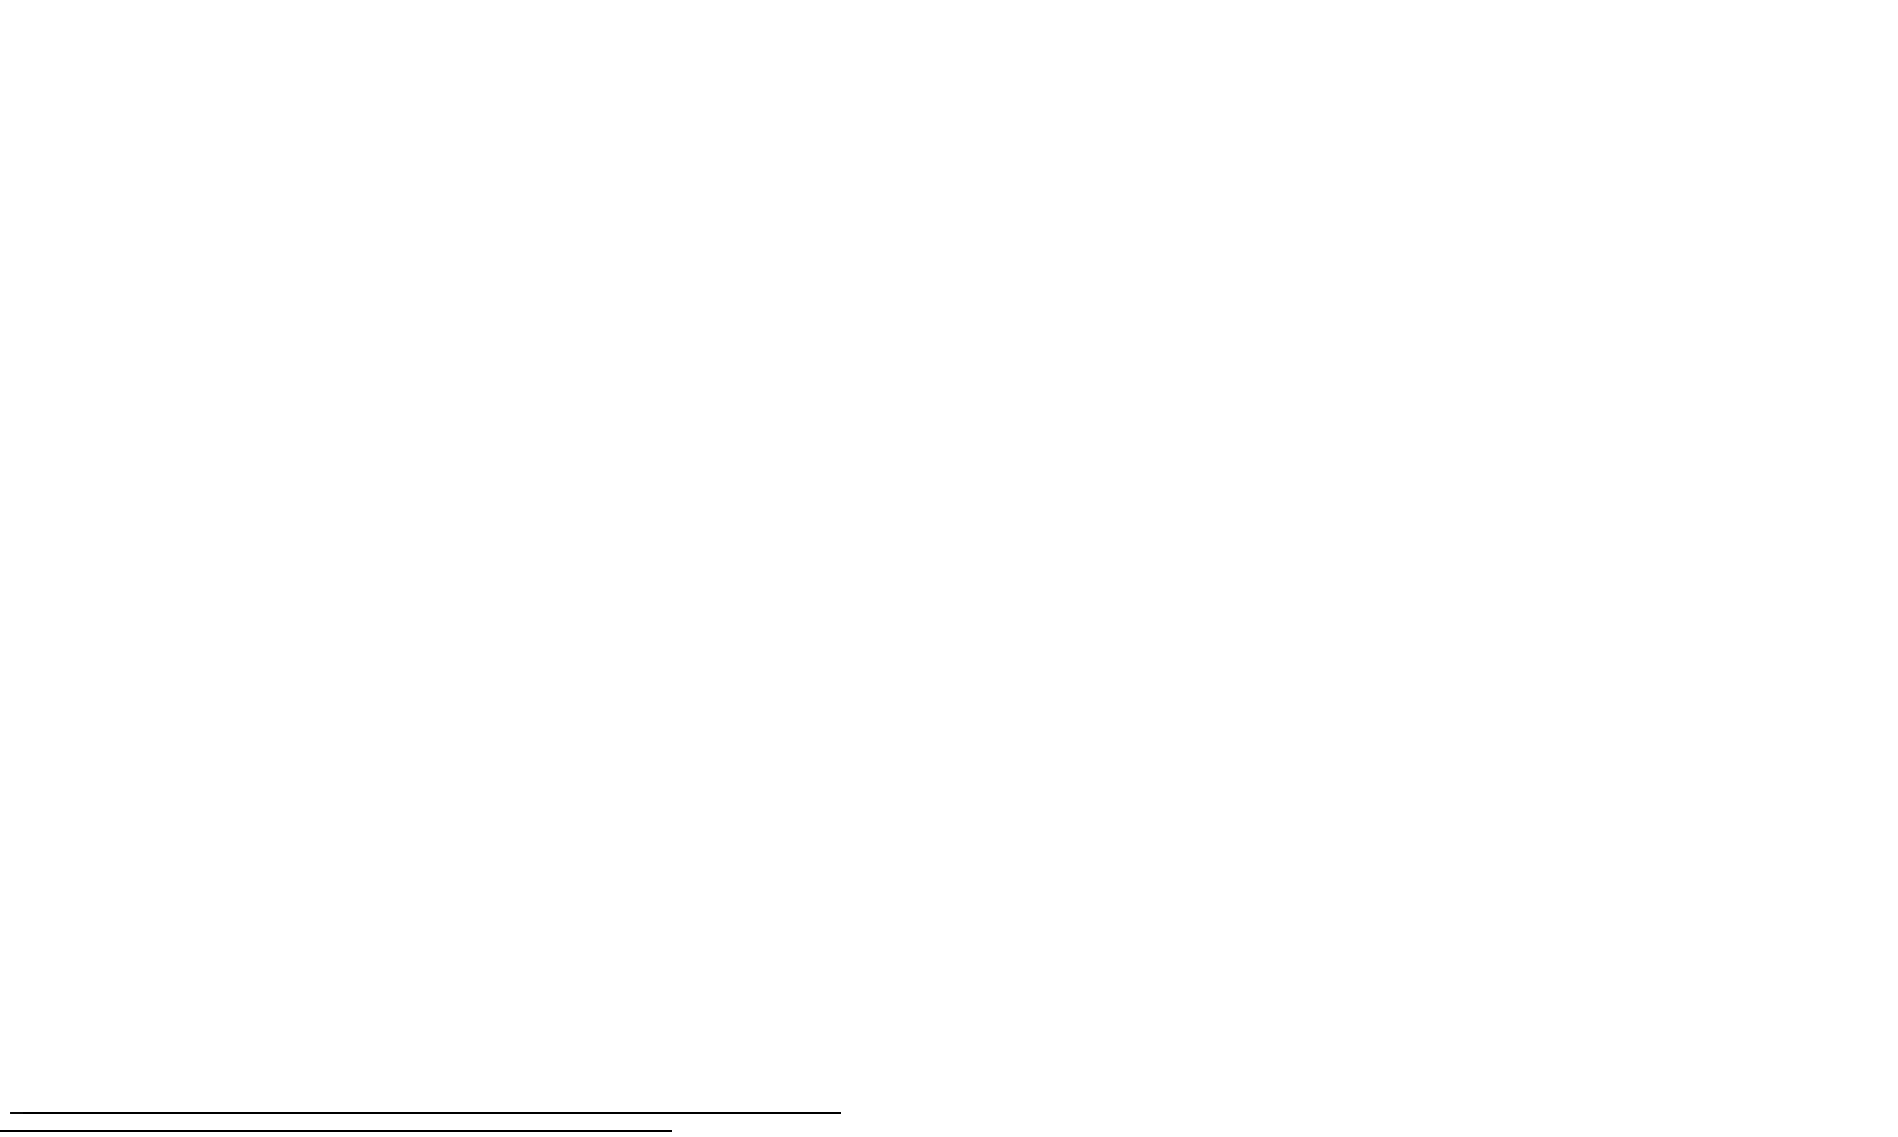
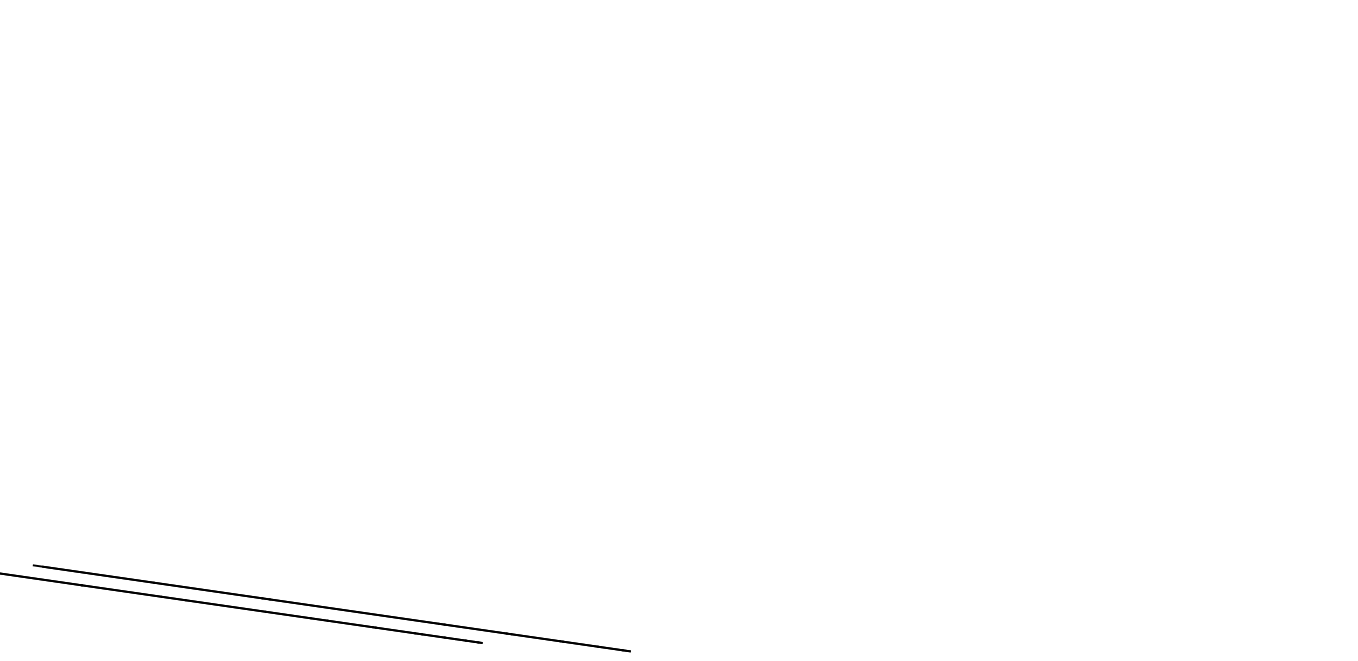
line: (425, 1112) -> (332, 608), moved

